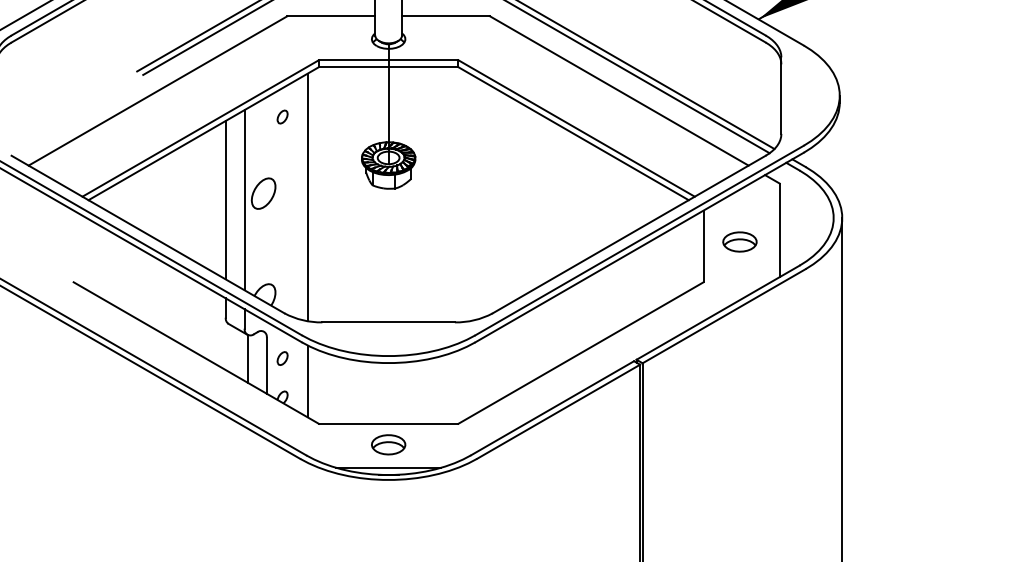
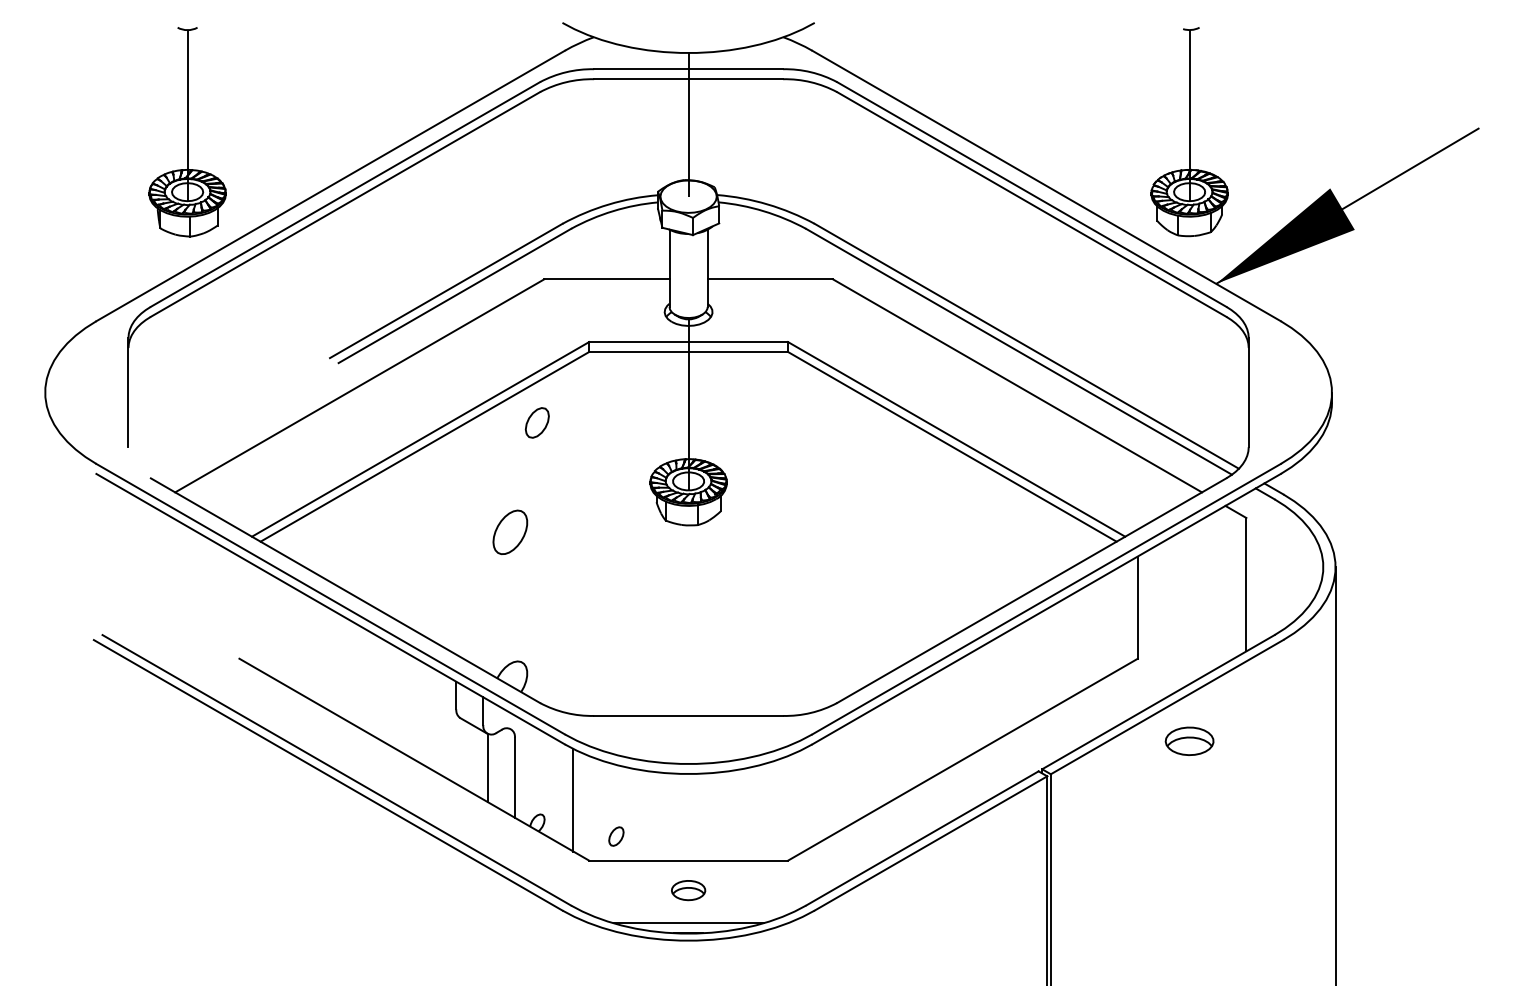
part: (282, 117) -> (537, 423), size x1.6
line: (307, 197) -> (573, 537), removed
line: (225, 200) -> (456, 541), removed
line: (244, 200) -> (483, 541), removed
part: (739, 241) -> (1189, 740), moved
part: (282, 358) -> (616, 836), moved
part: (388, 444) -> (688, 890), size x0.7

